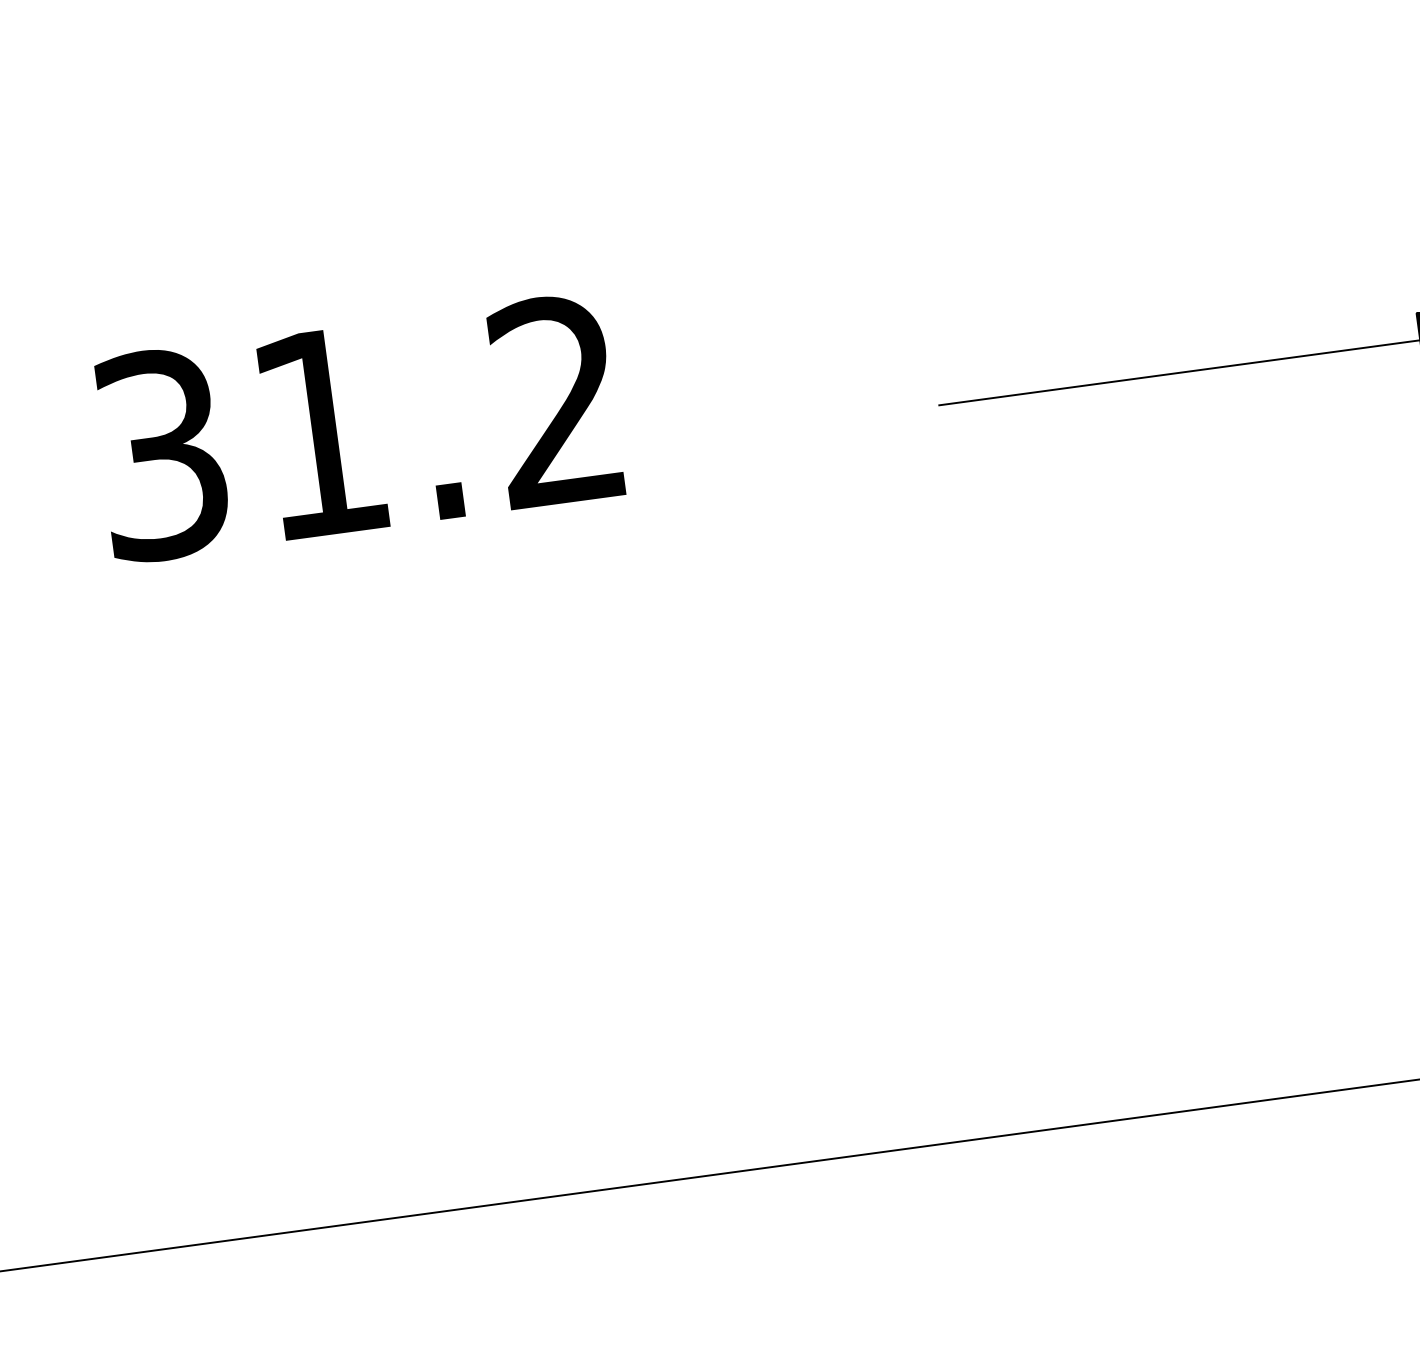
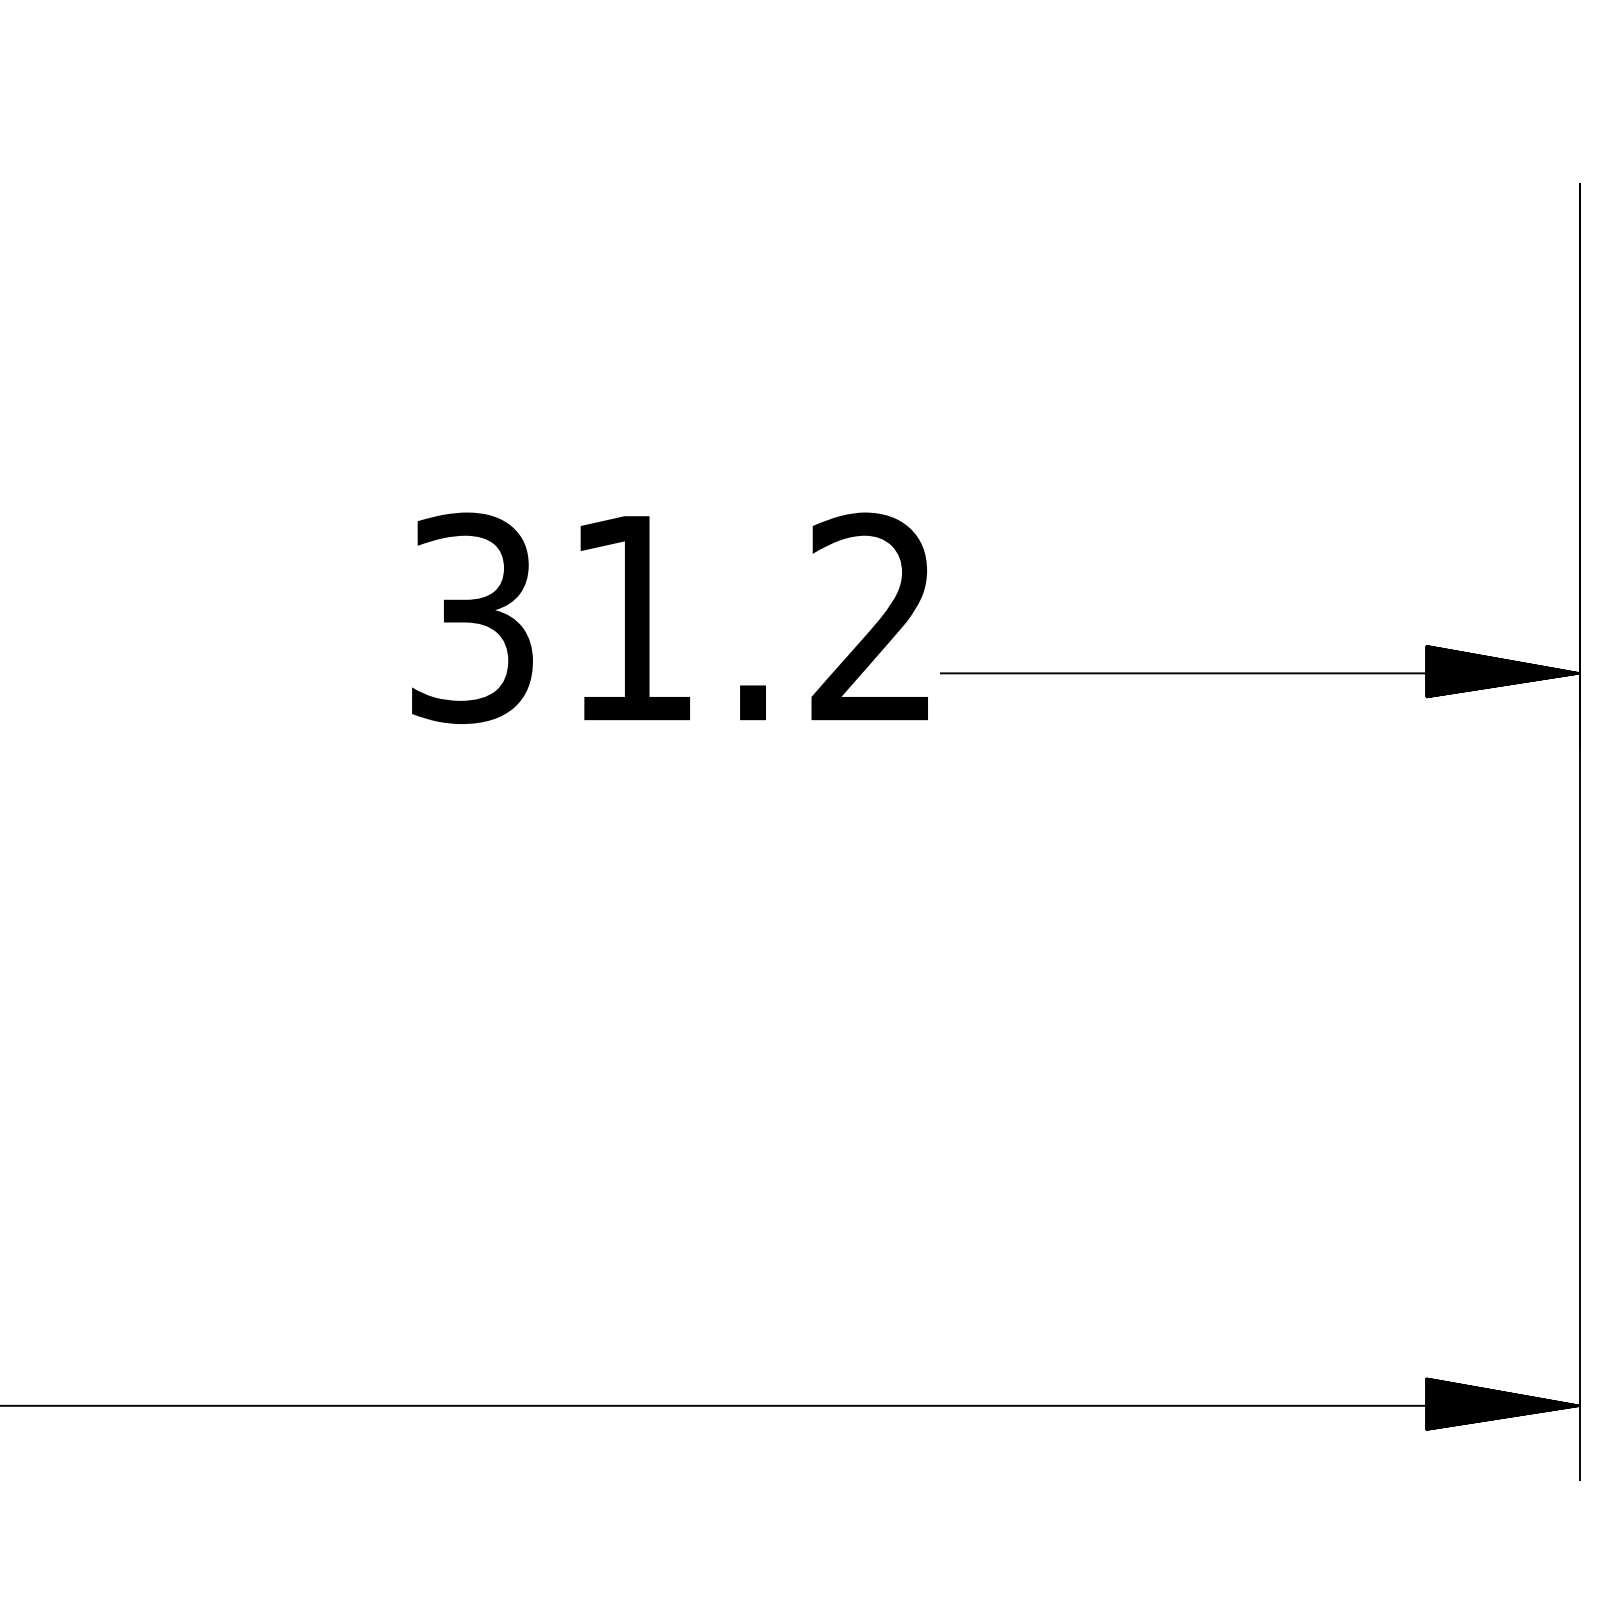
text: (356, 427) -> (669, 617), moved

